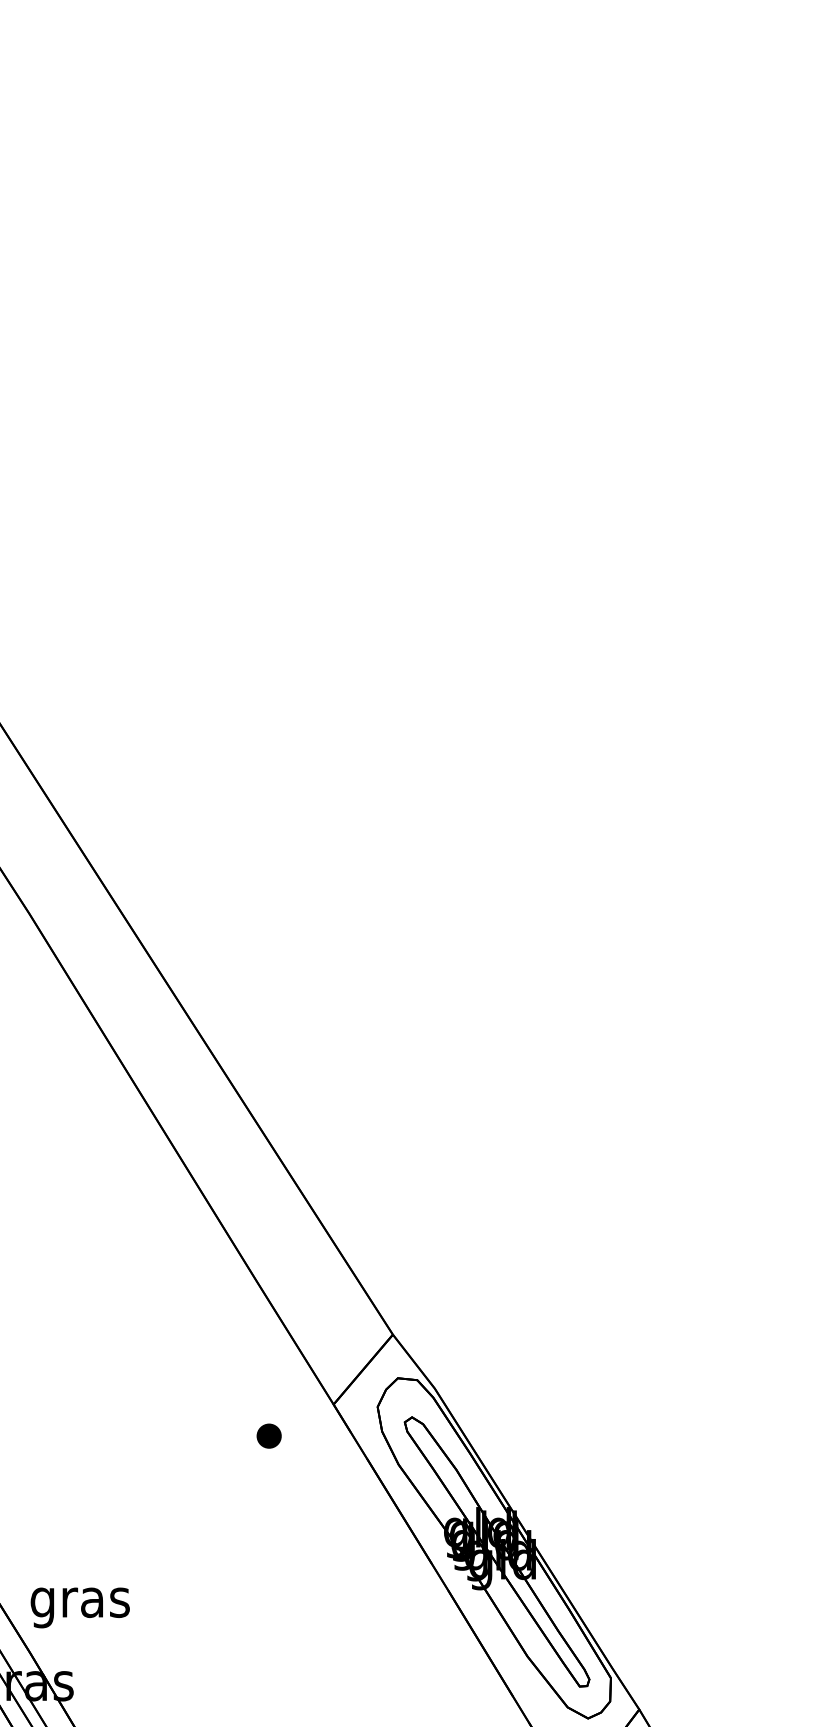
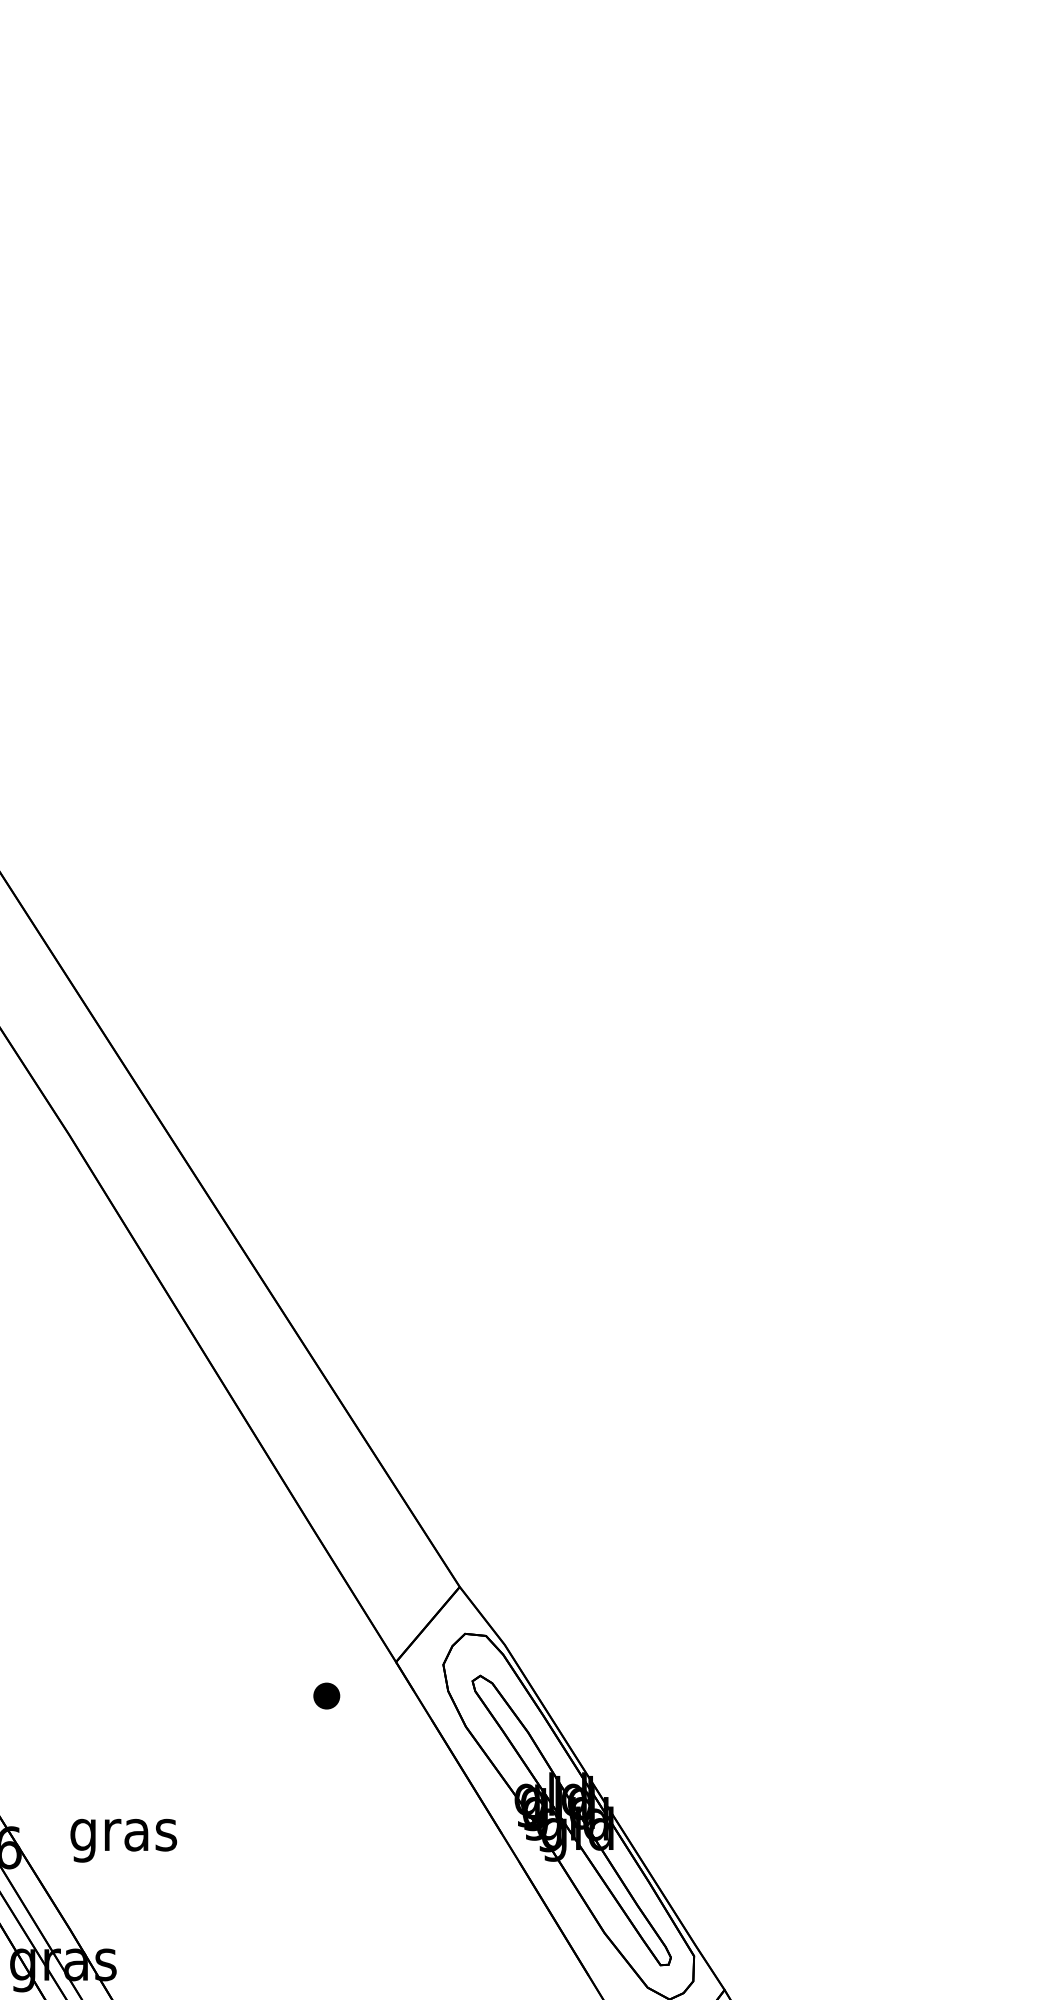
text: (80, 1607) -> (123, 1840), moved

